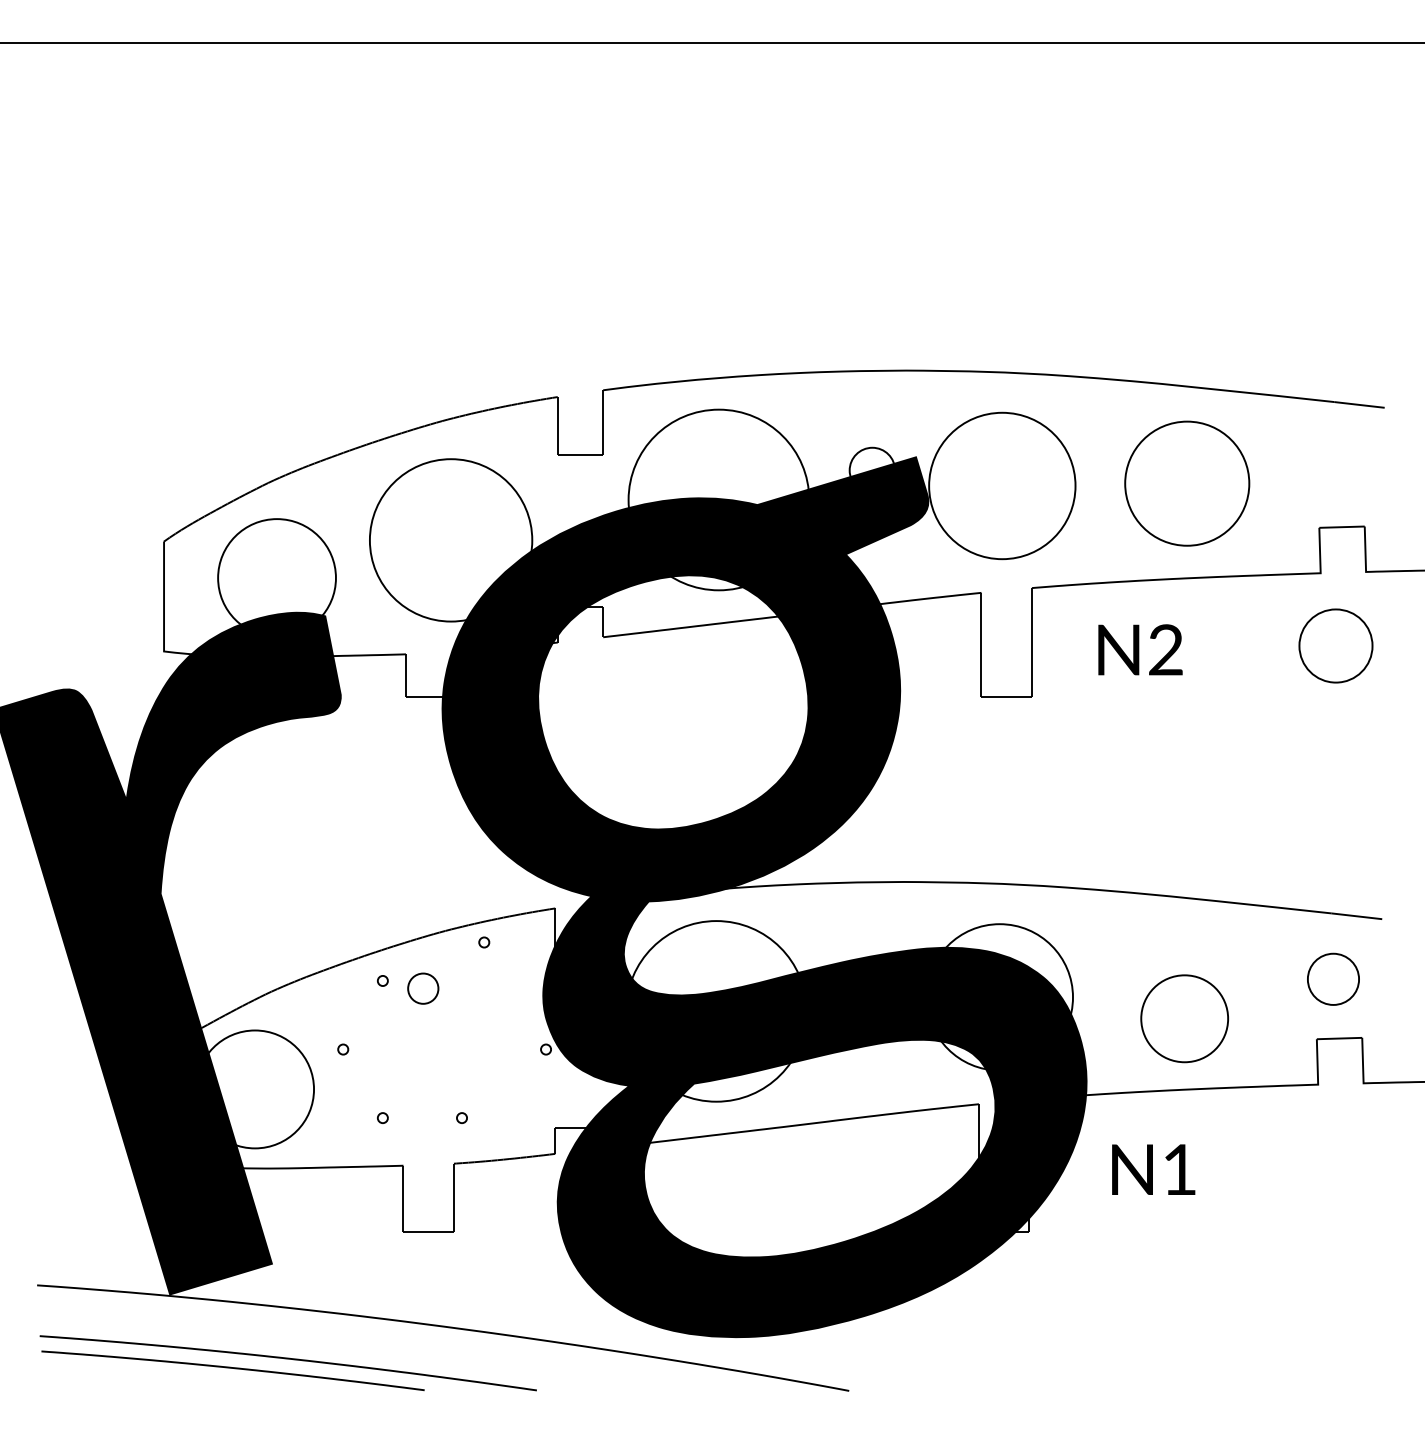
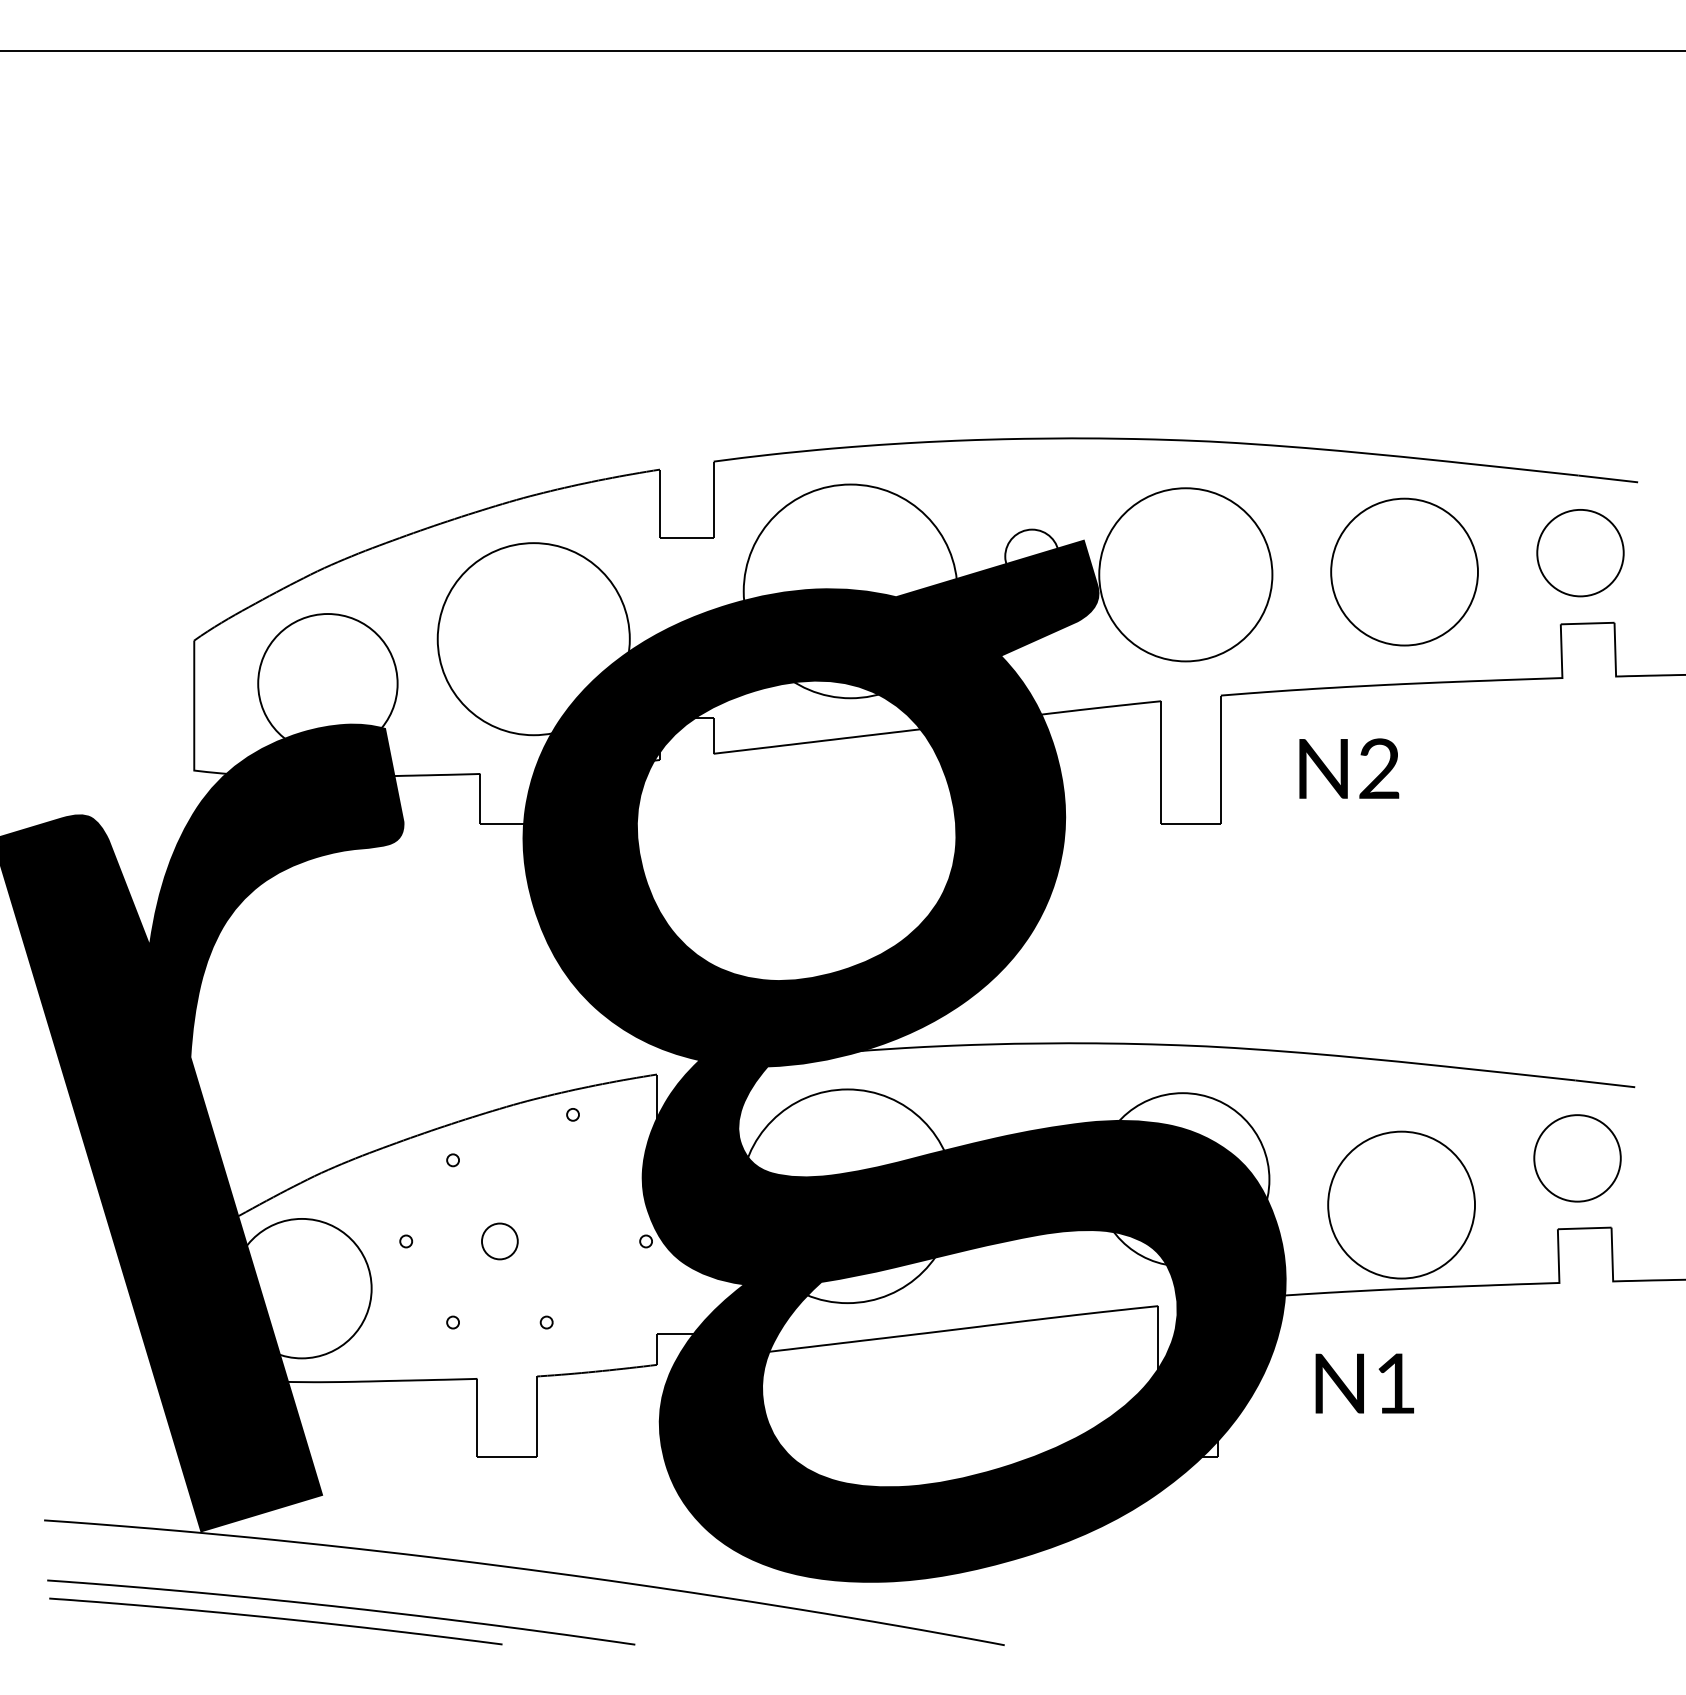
part: (1335, 646) -> (1580, 553), moved
part: (1333, 979) -> (1577, 1158), size x1.43
part: (422, 988) -> (499, 1241), moved
part: (1184, 1018) -> (1401, 1204), size x1.43

